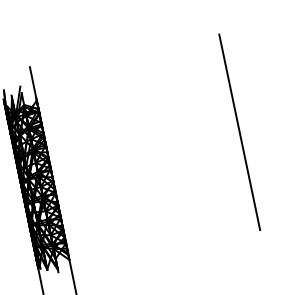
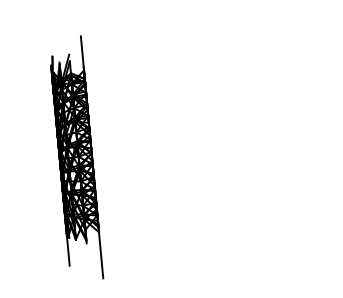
line: (238, 131) -> (281, 123), removed

